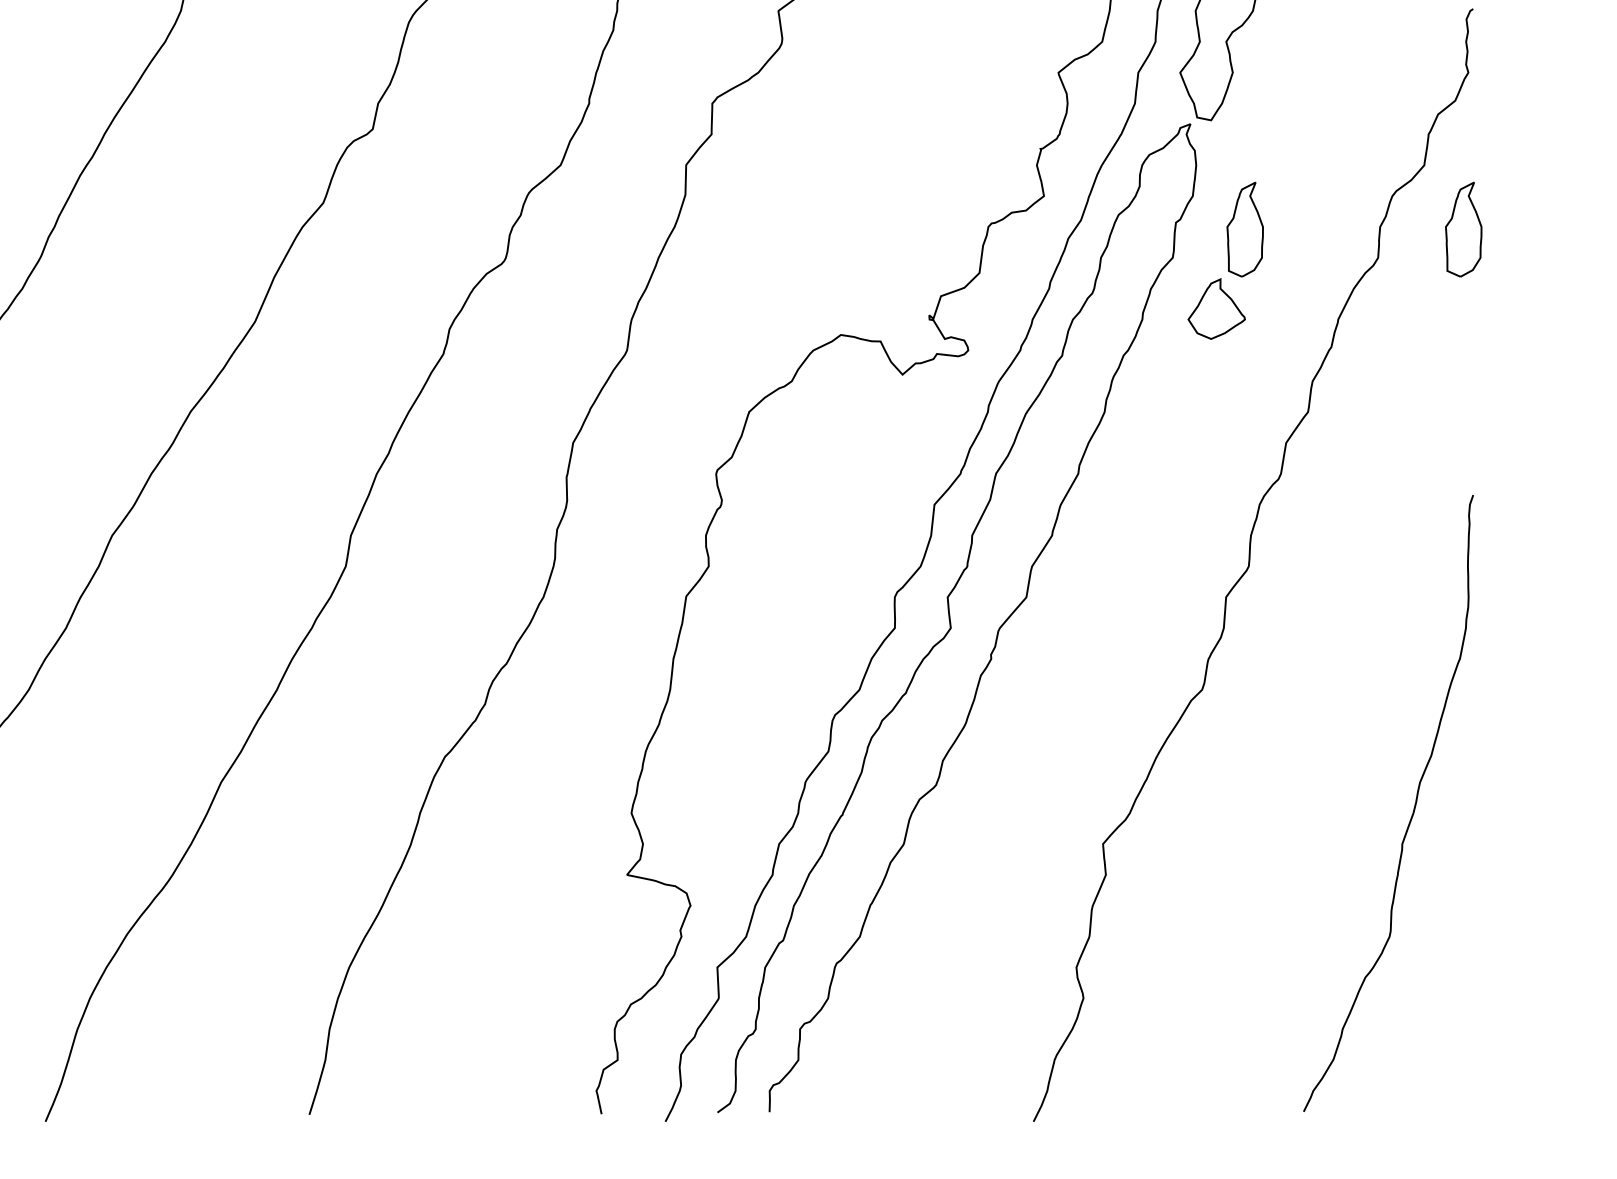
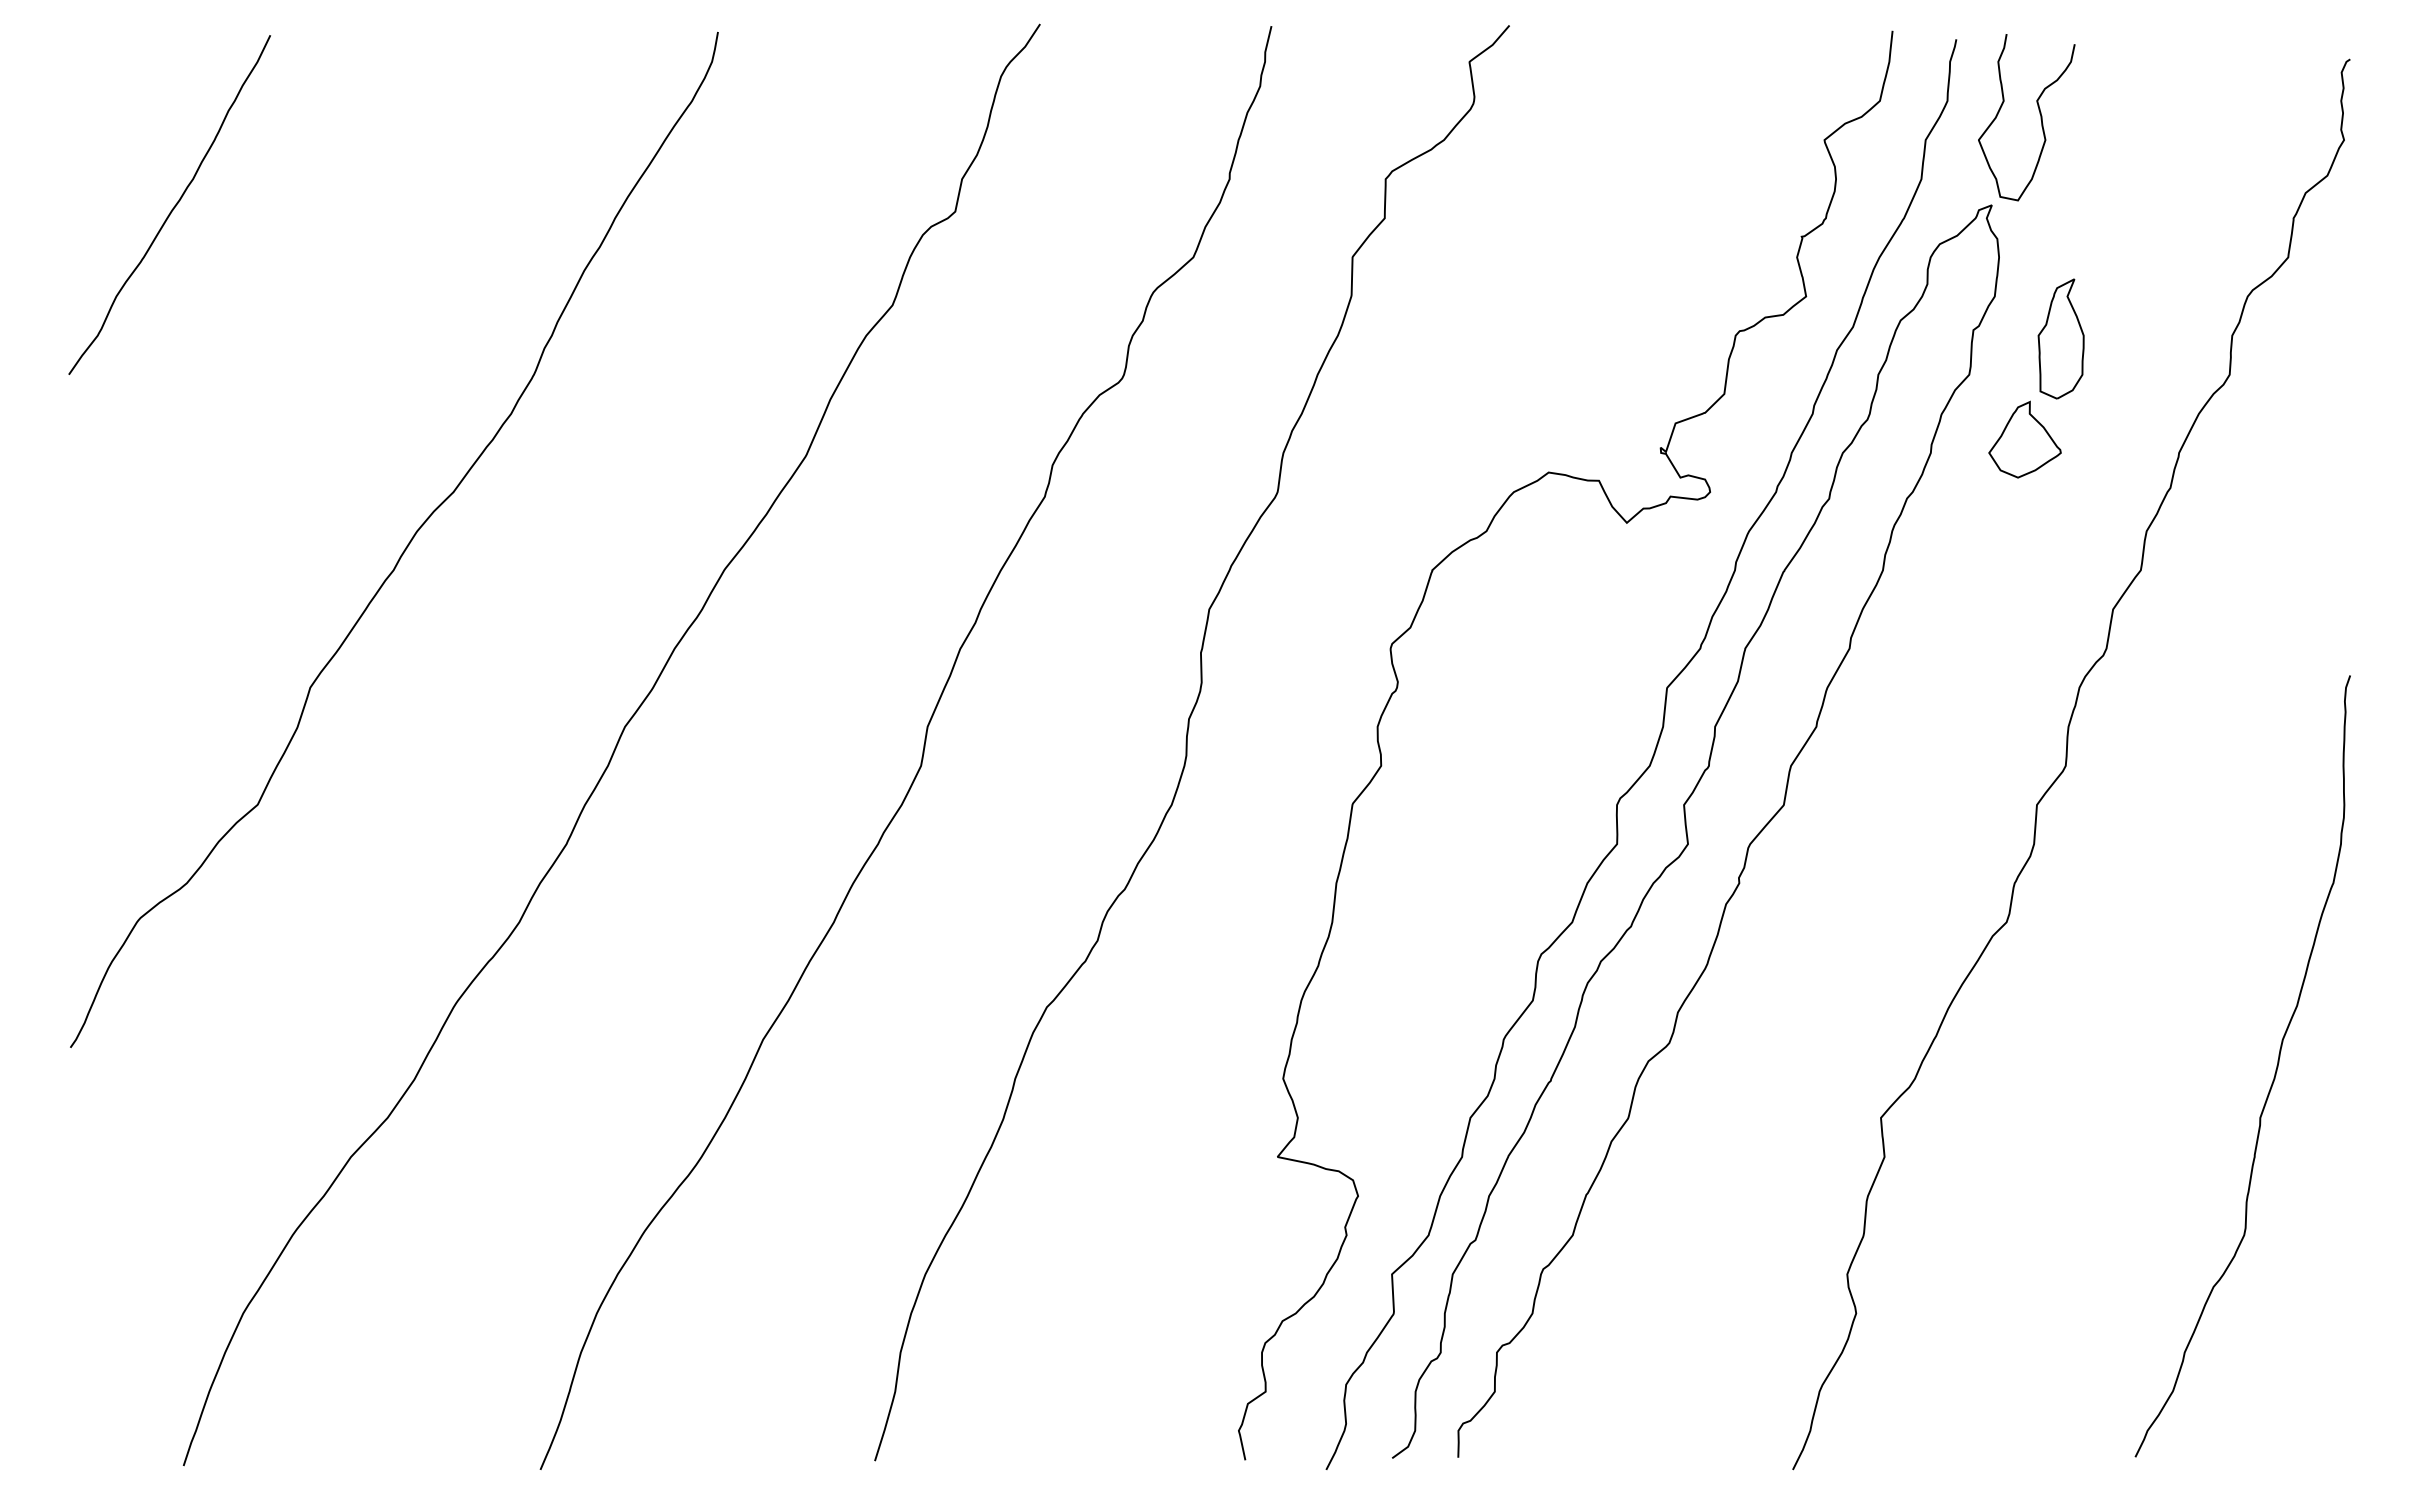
part: (1463, 229) -> (2337, 338), removed

